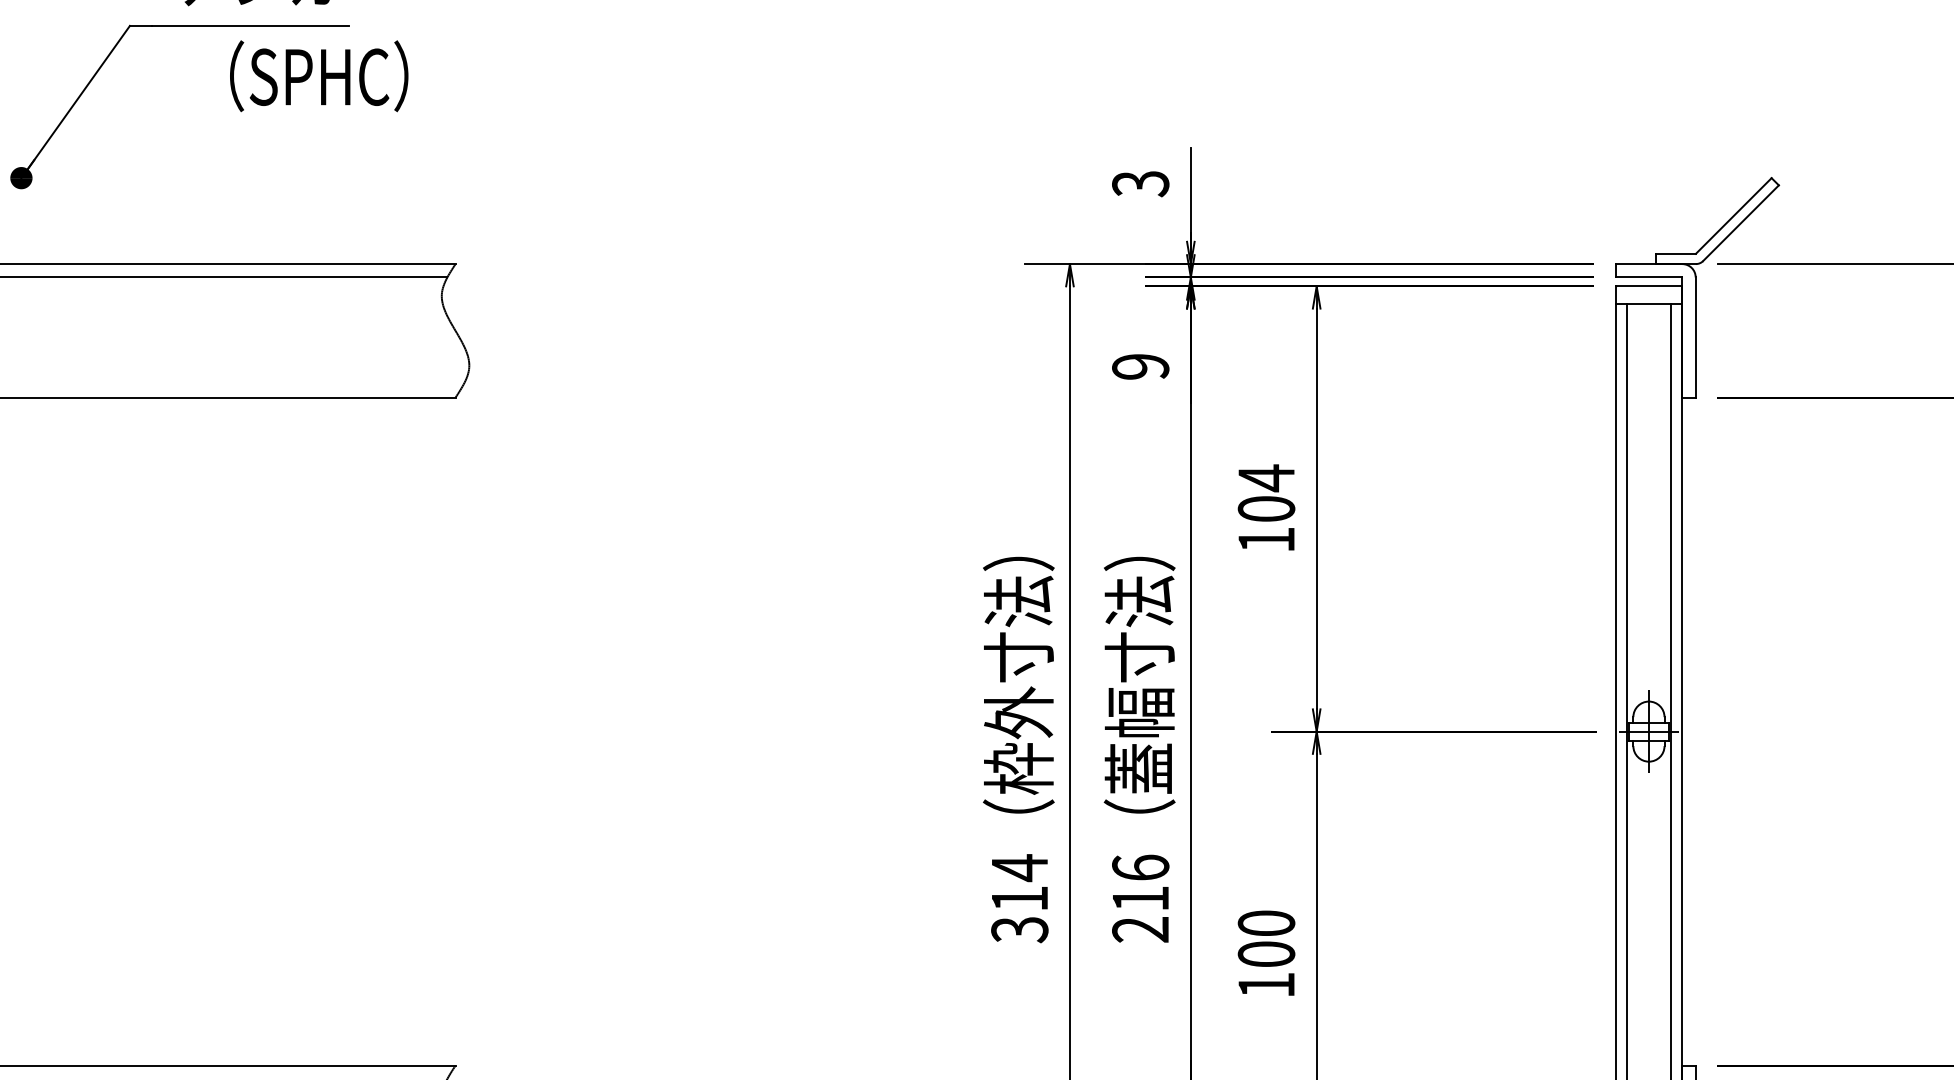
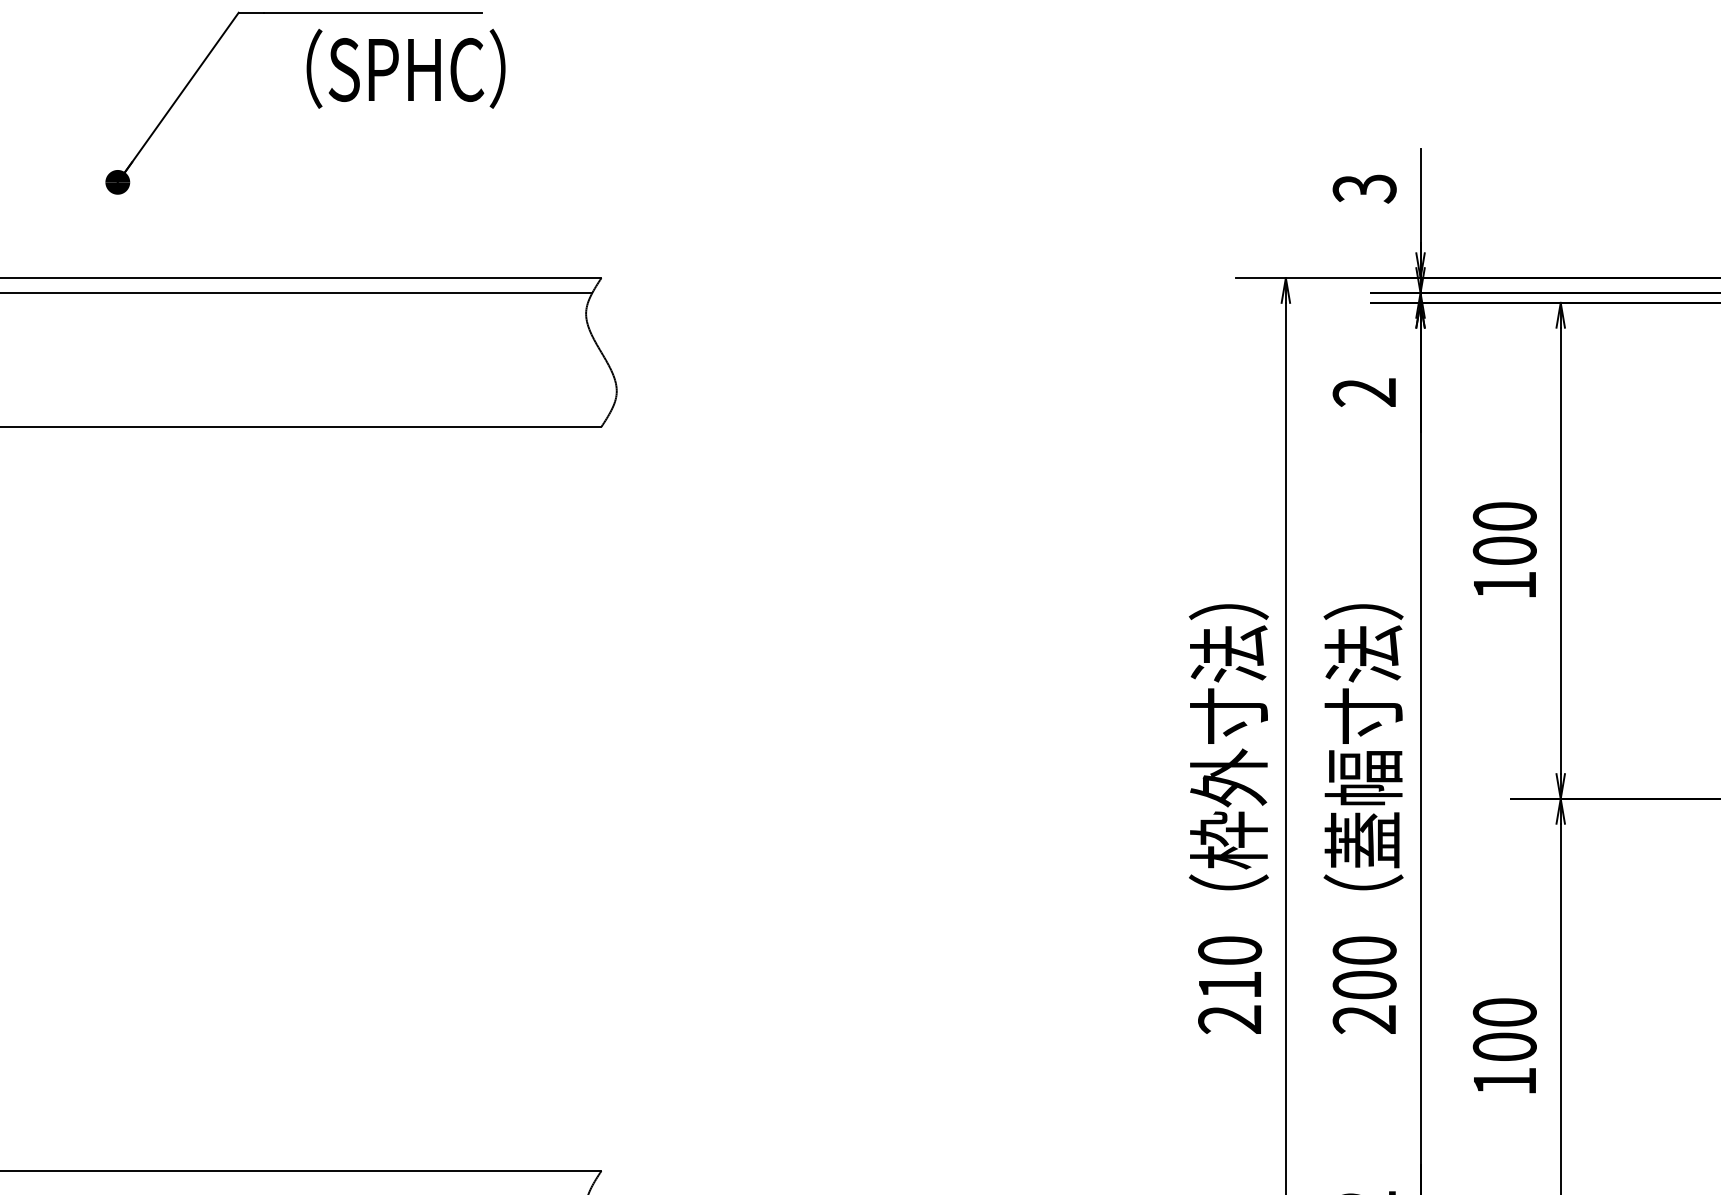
text: (319, 76) -> (406, 69), moved
text: (1140, 366) -> (1364, 392), 9 -> 2
text: (1266, 478) -> (1504, 516), 104 -> 100
text: (1140, 882) -> (1364, 967), 216 -> 200
text: (1019, 898) -> (1229, 984), 314 -> 210

